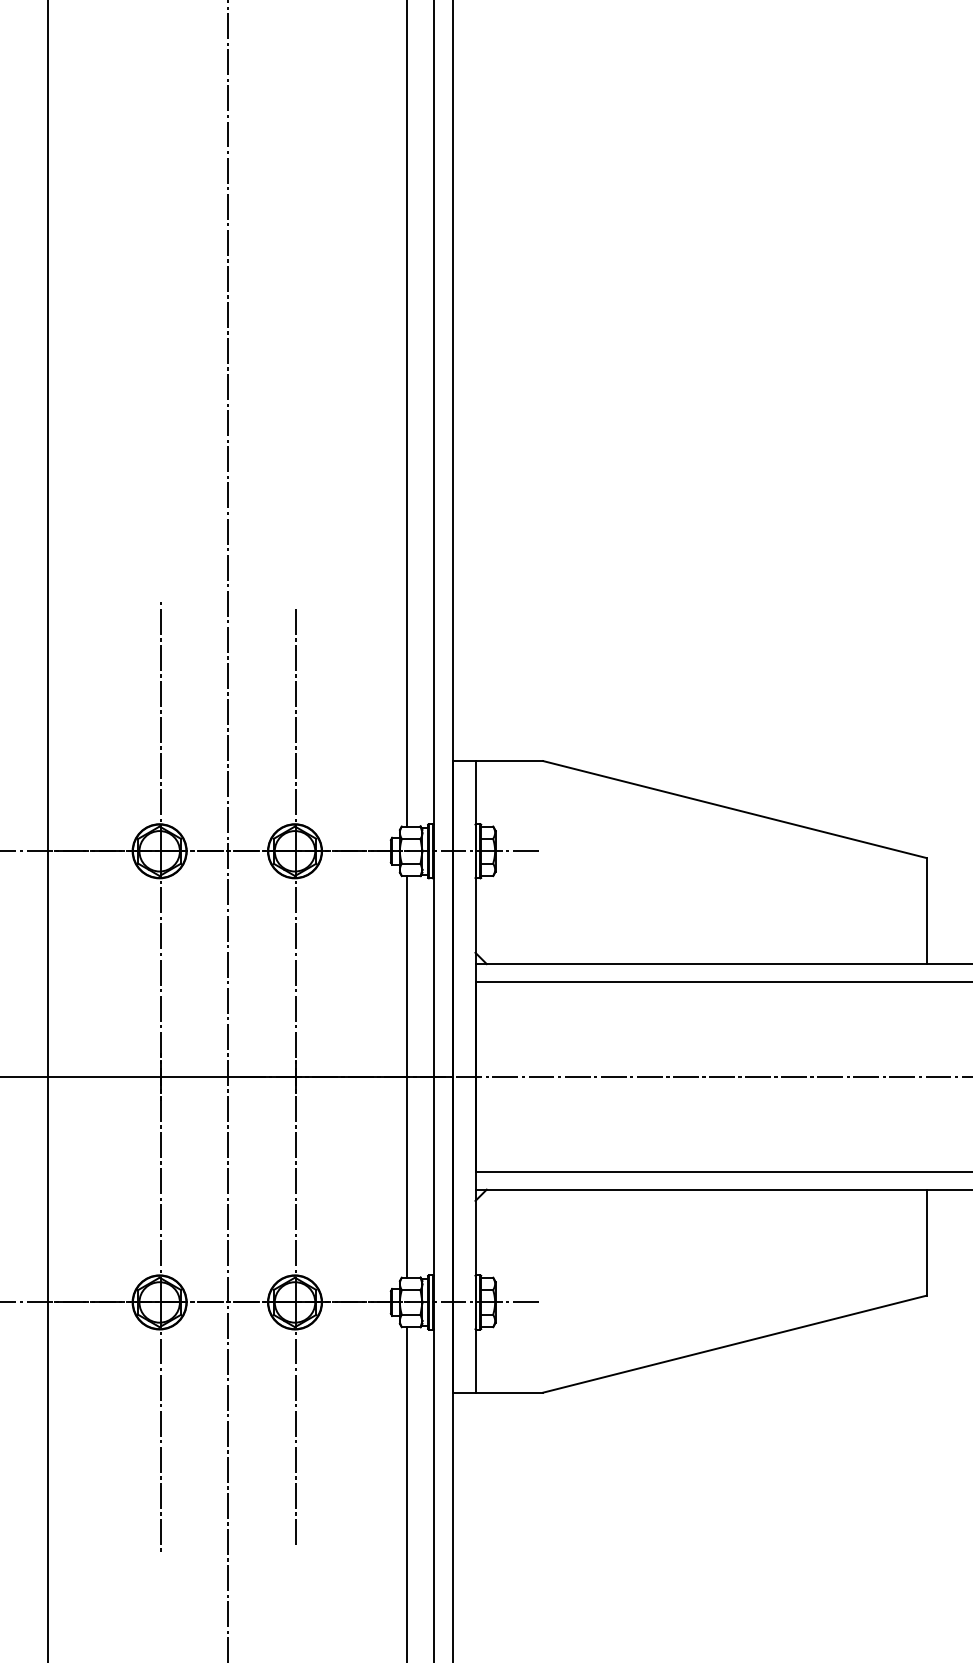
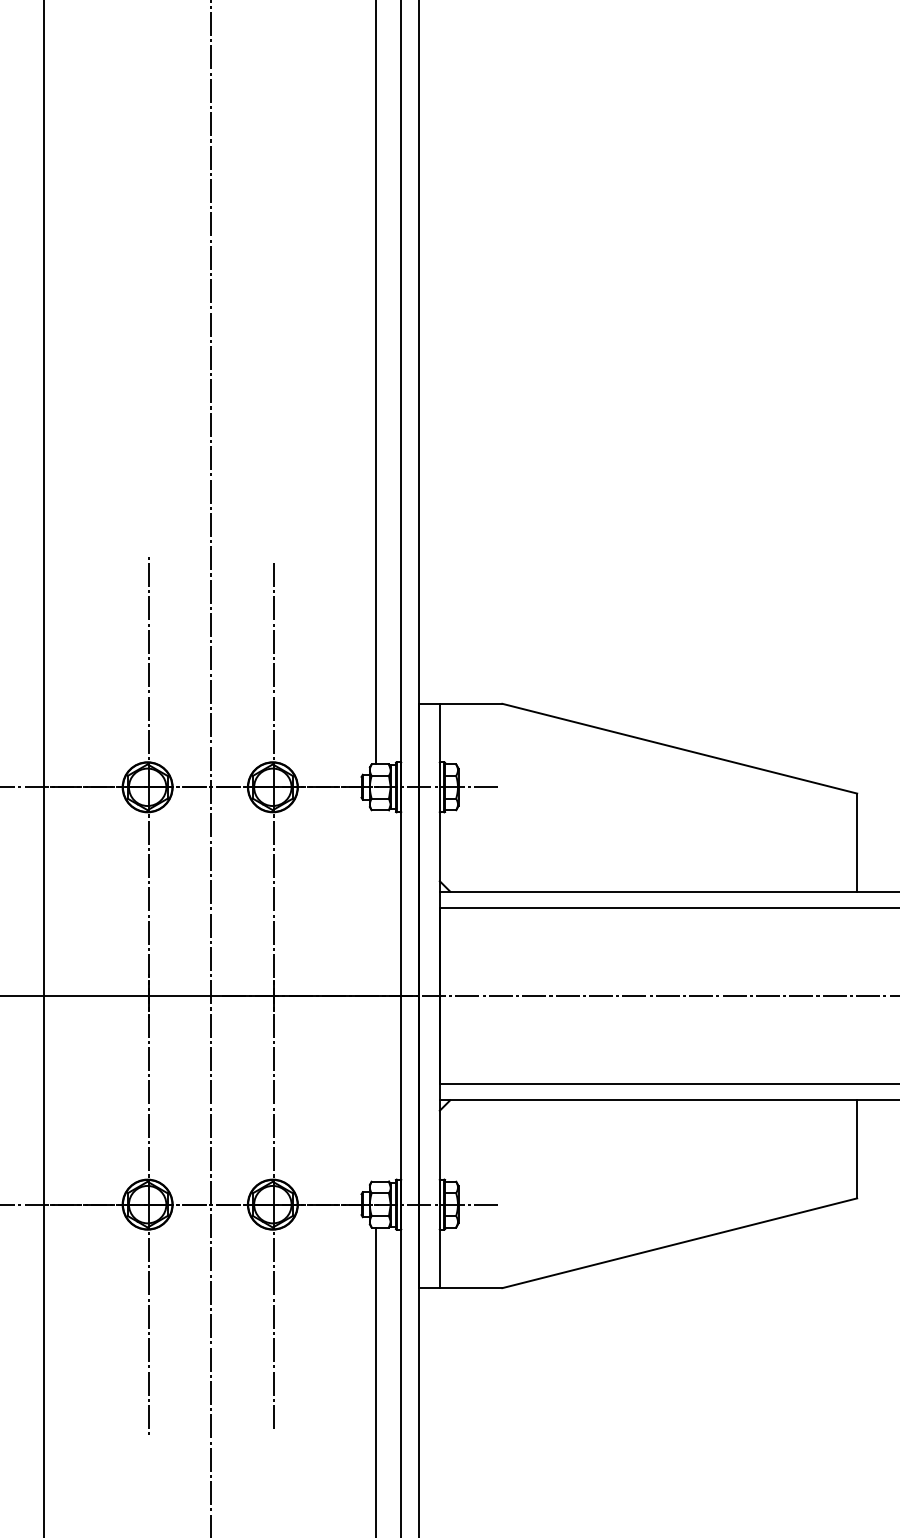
line: (407, 1076) -> (376, 995), removed

